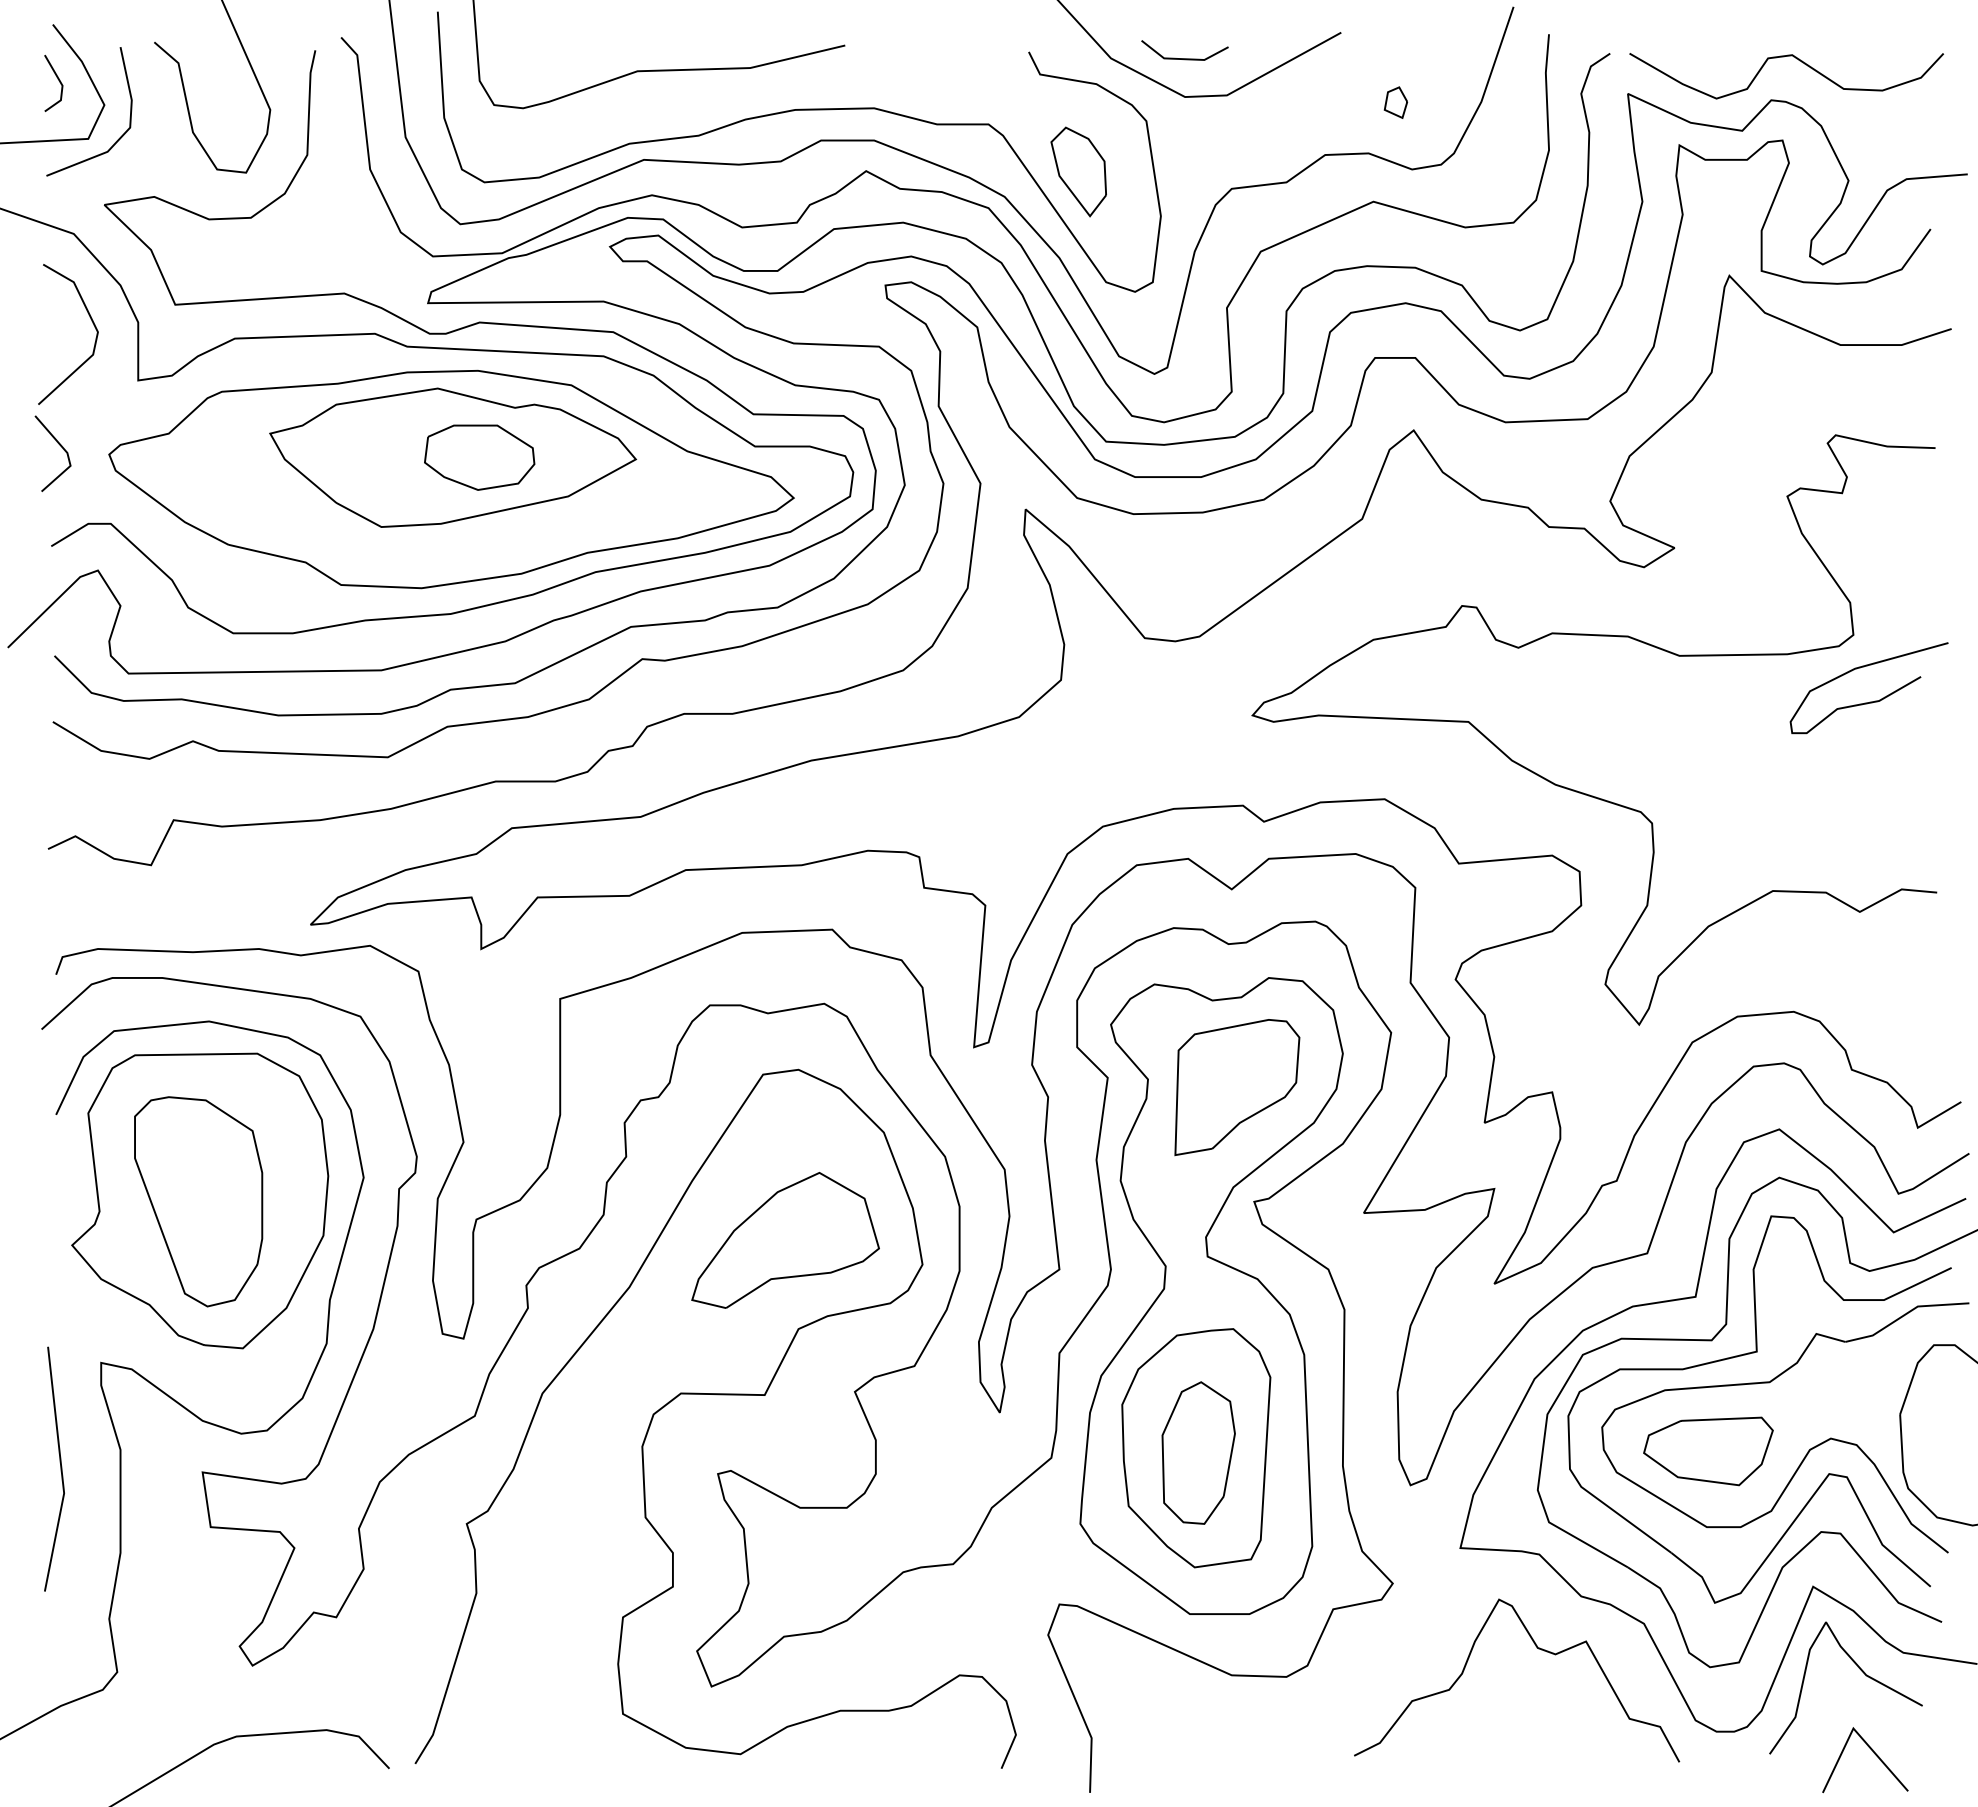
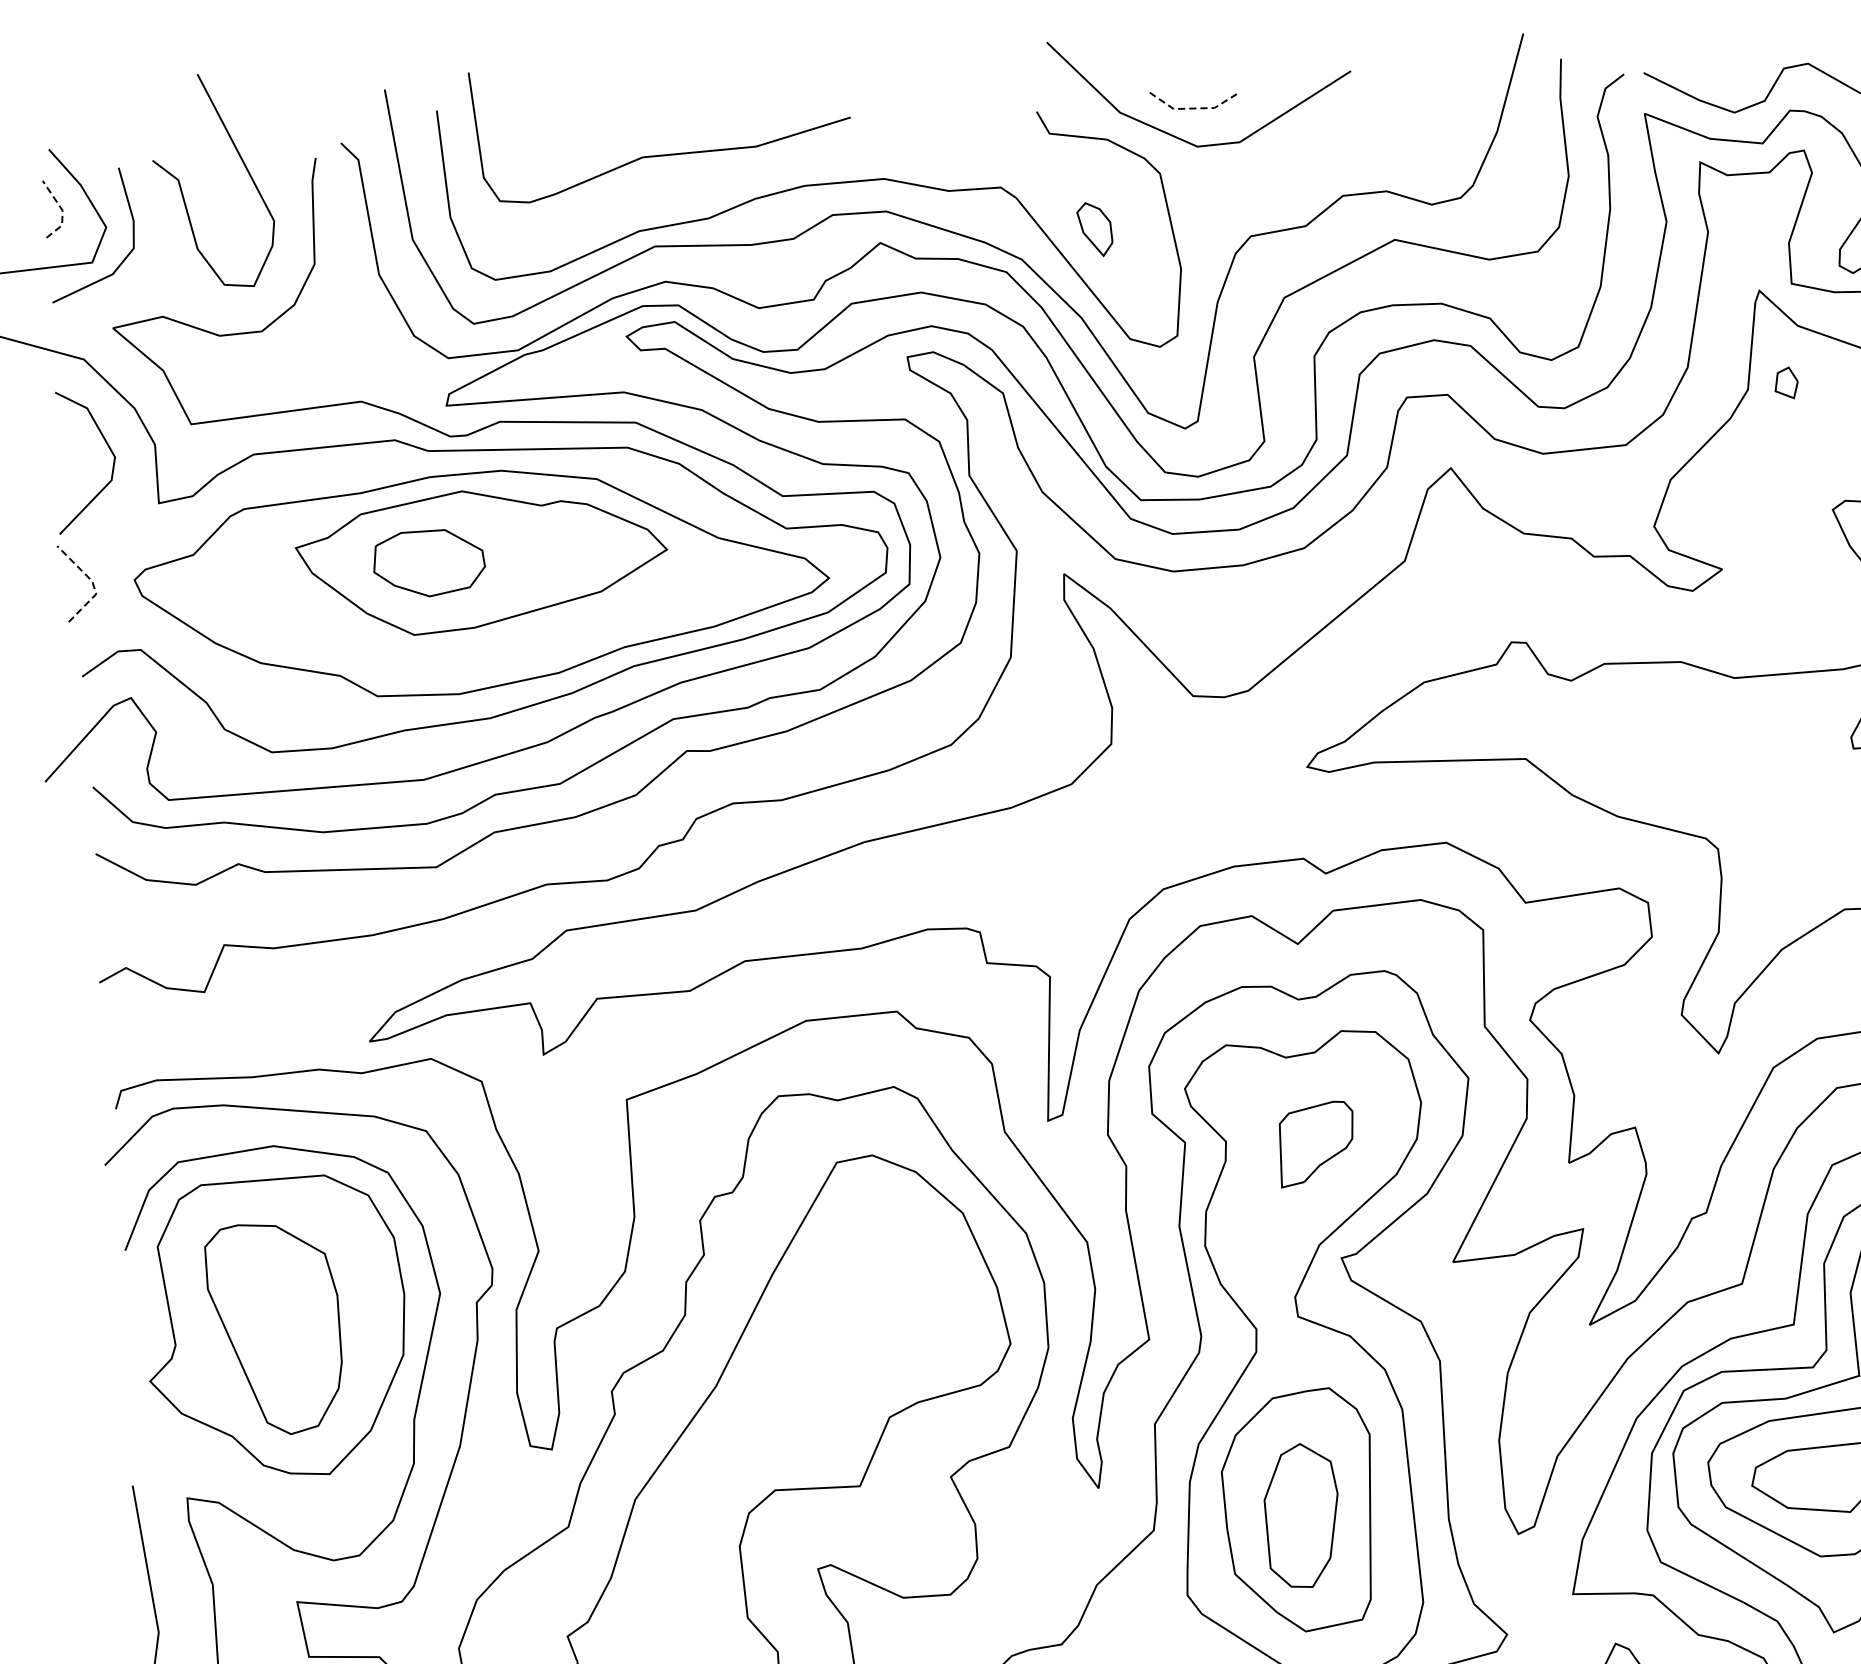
line: (1183, 59) -> (1193, 108), solid -> dashed
line: (62, 85) -> (62, 210), solid -> dashed
part: (1395, 102) -> (1785, 383), moved
part: (1078, 171) -> (1094, 229), size x0.6
line: (67, 453) -> (92, 581), solid -> dashed
part: (479, 457) -> (429, 563), moved
part: (1237, 1087) -> (1316, 1143), size x0.6
part: (785, 1240) -> (870, 1328), removed

